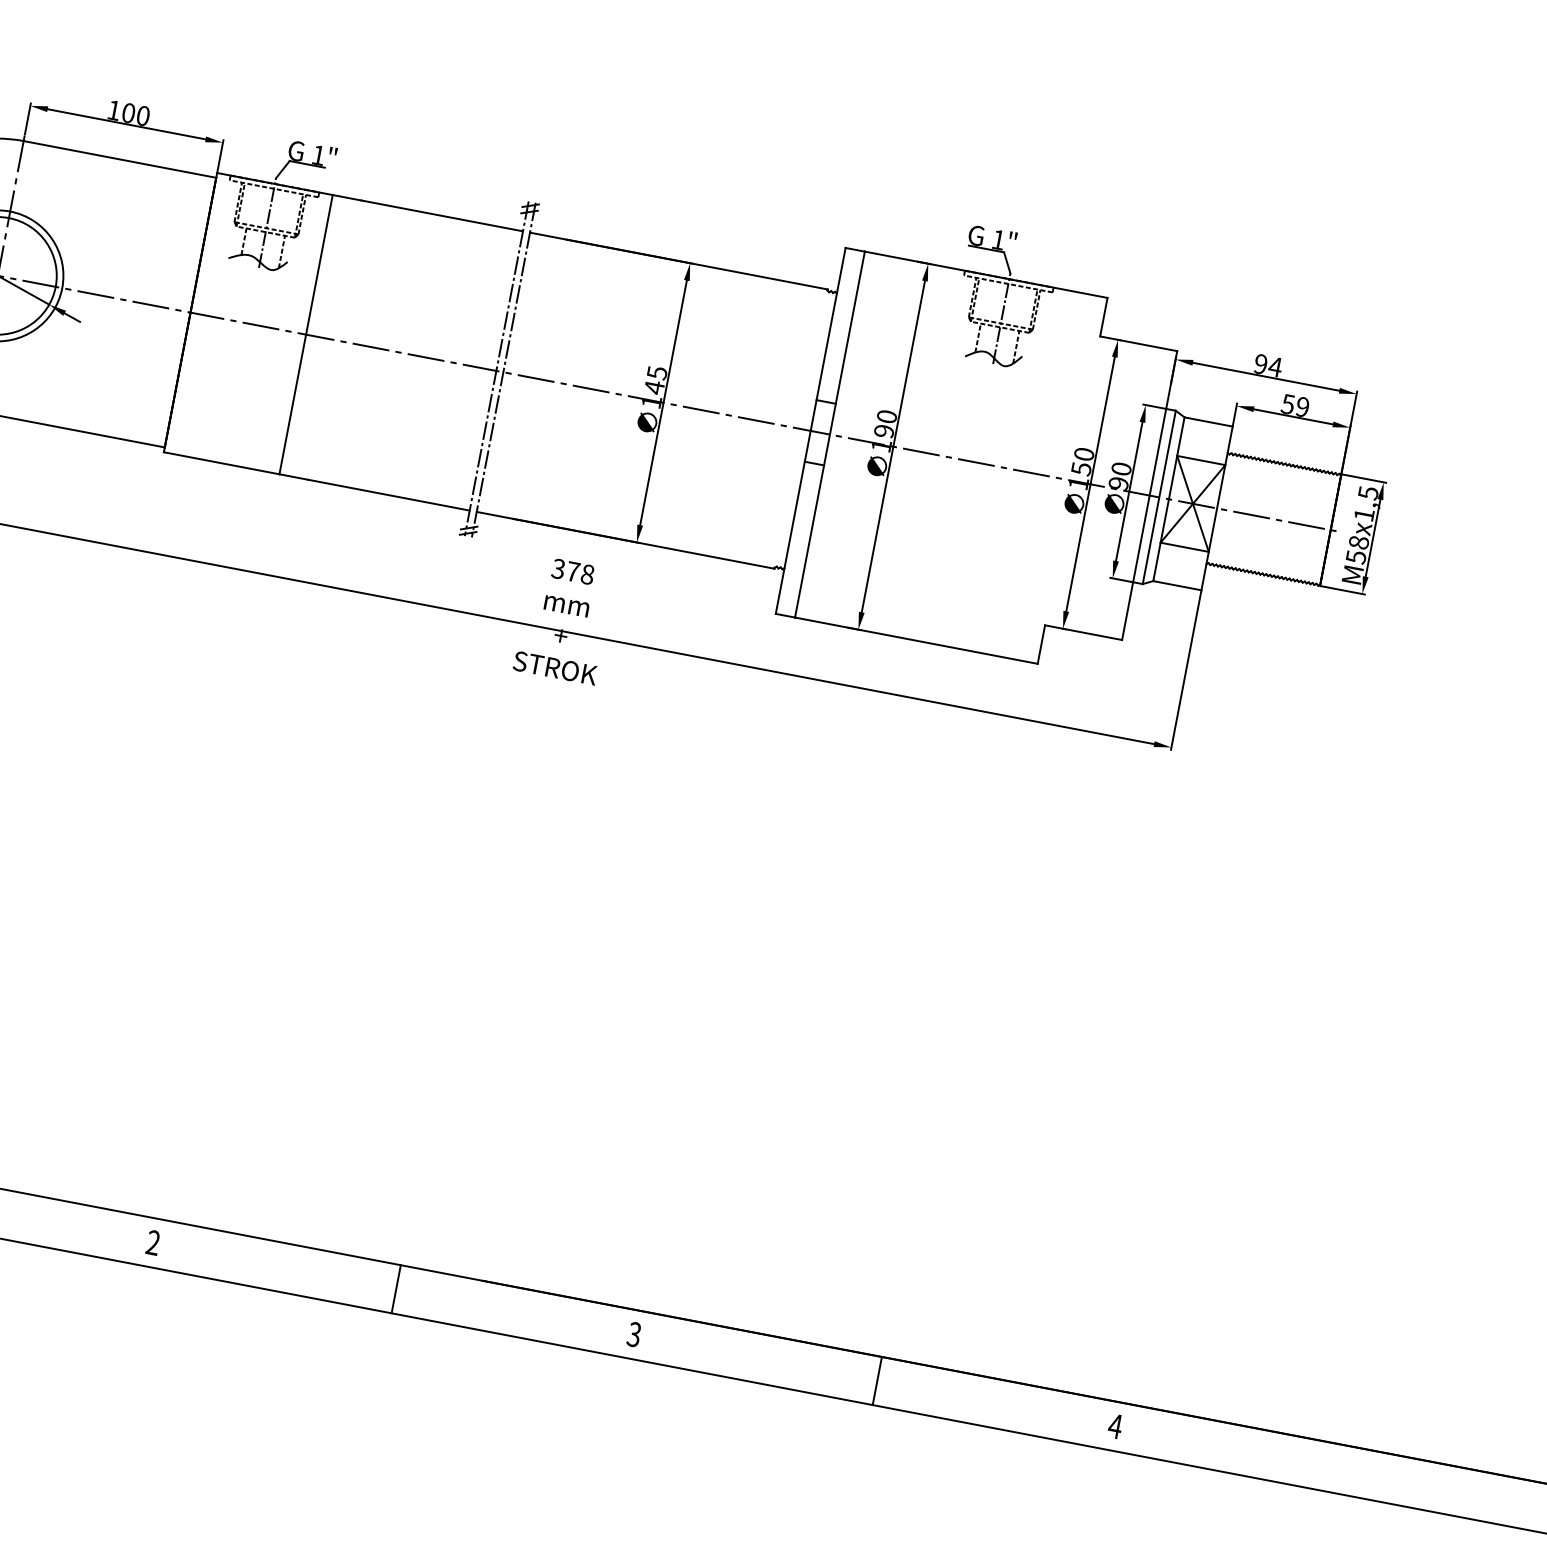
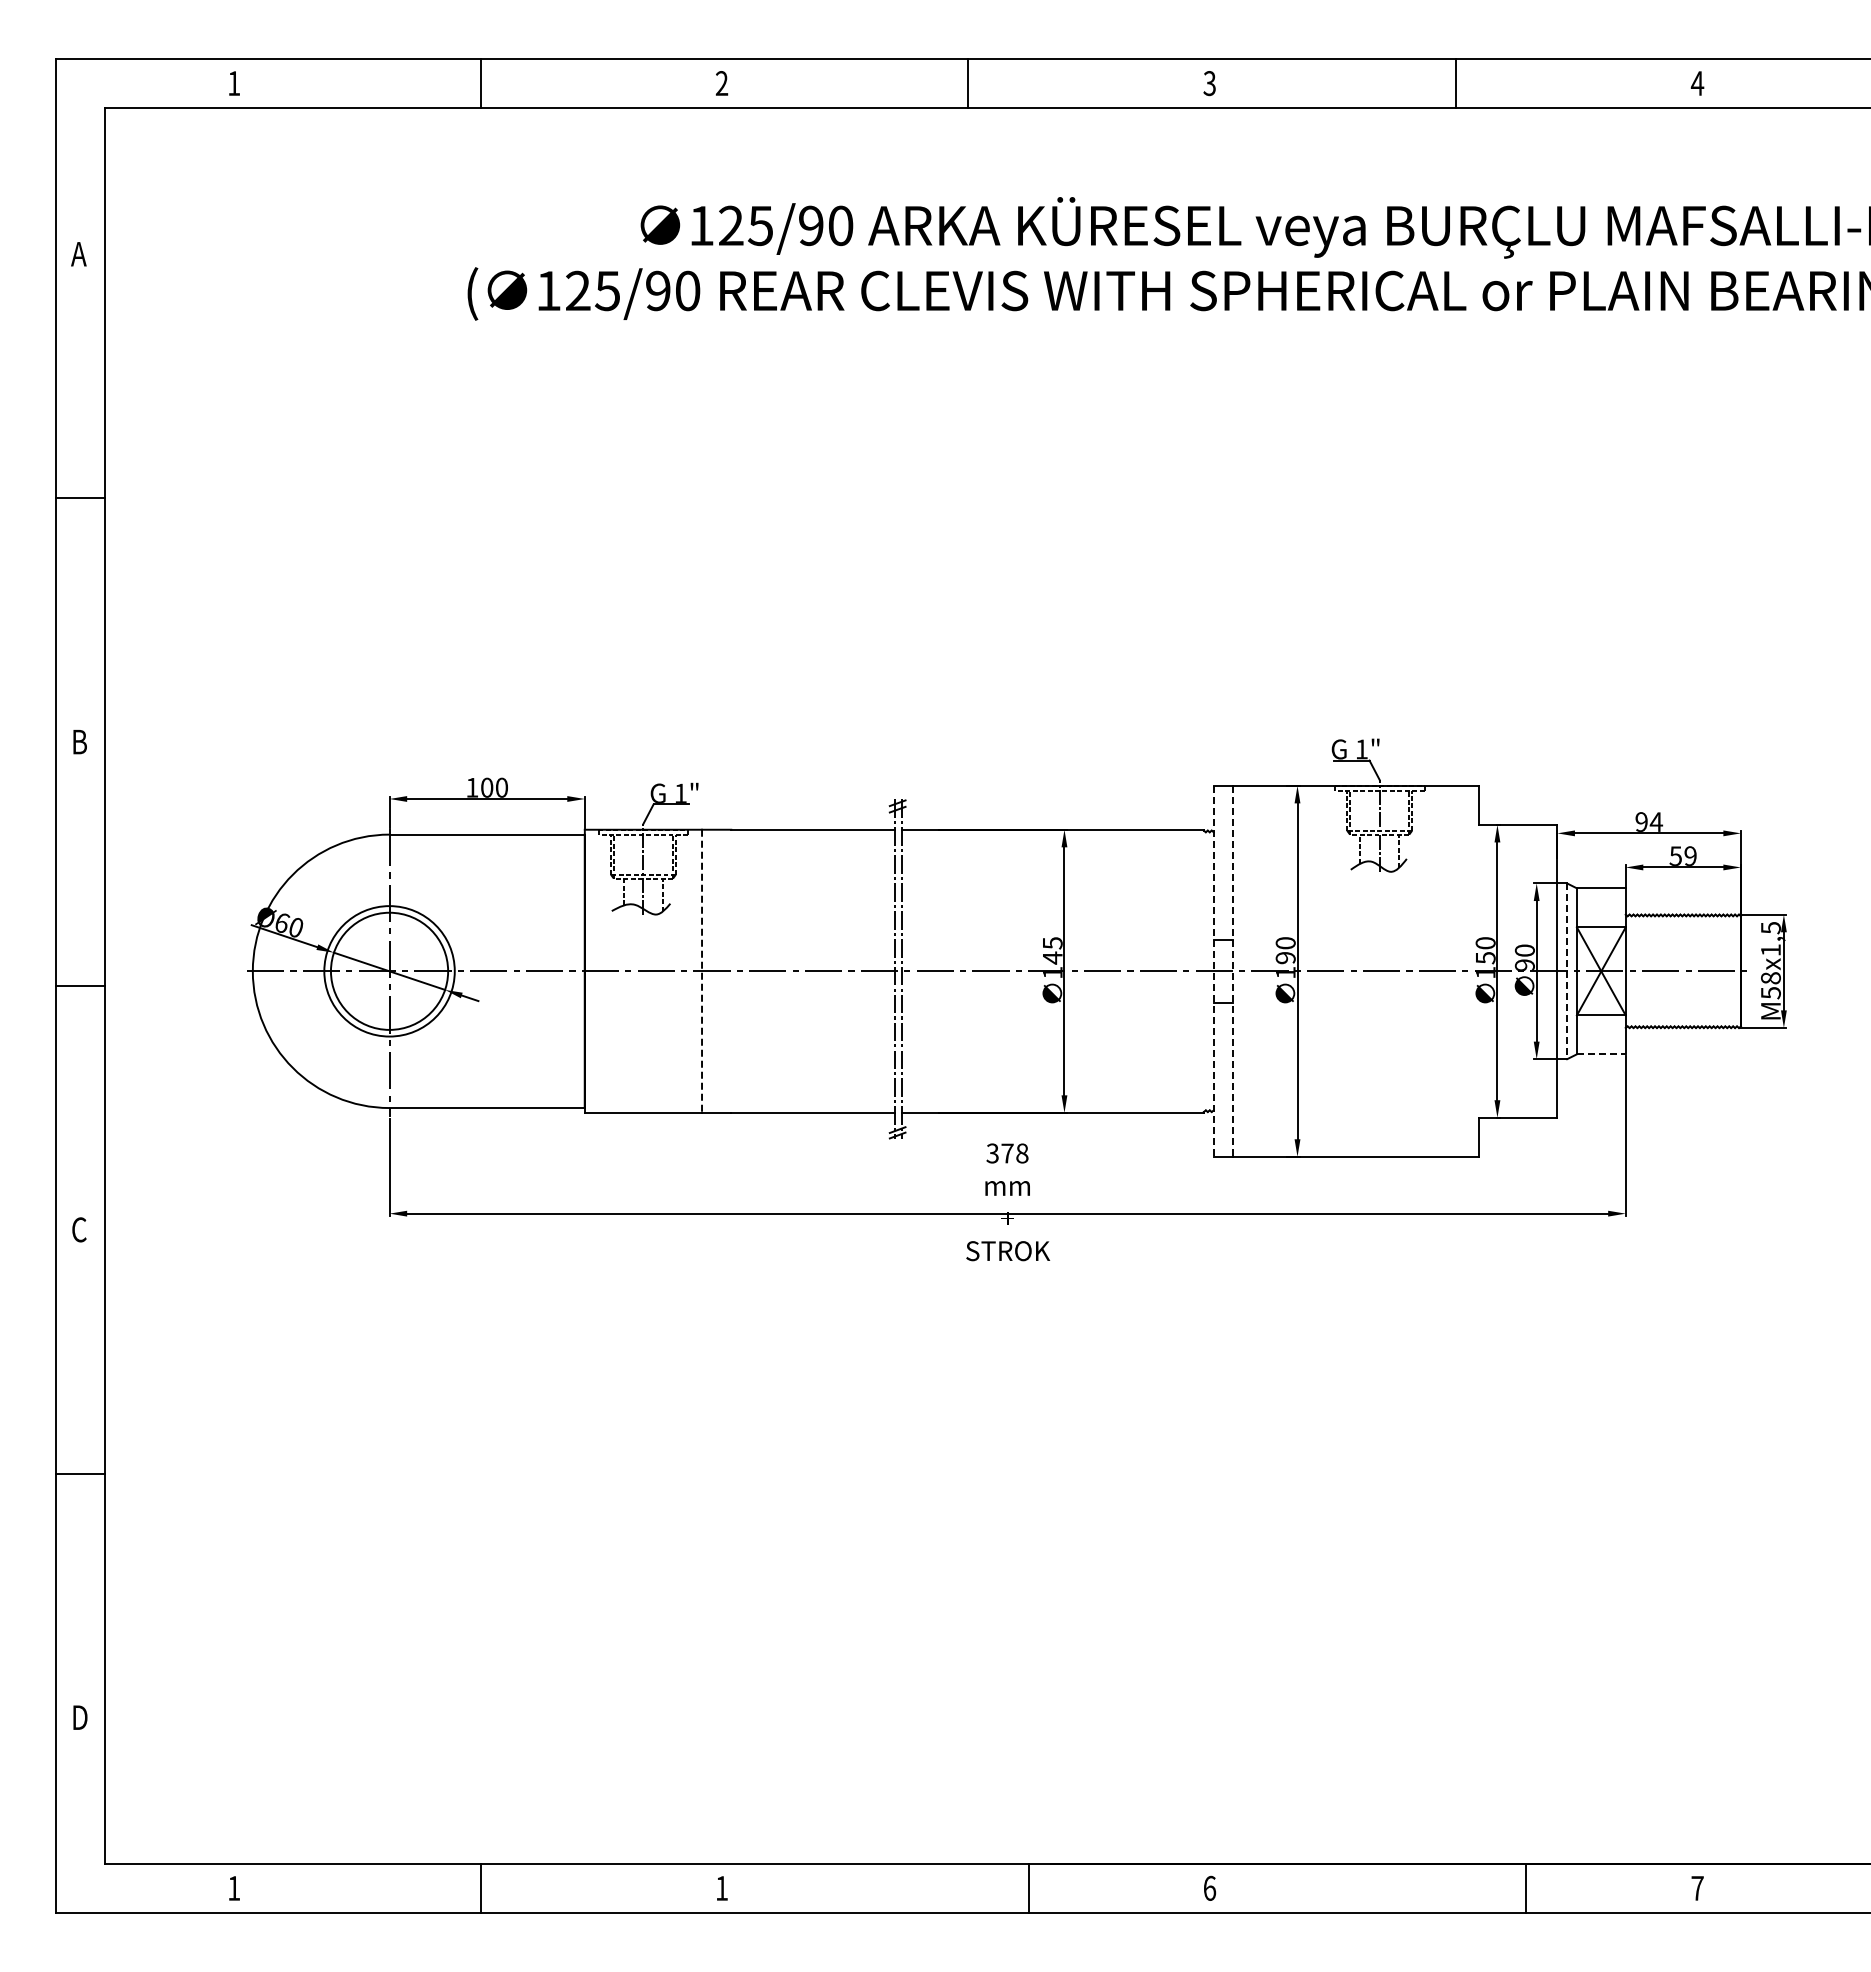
line: (306, 334) -> (702, 971), solid -> dashed
line: (810, 431) -> (1213, 971), solid -> dashed
line: (830, 434) -> (1233, 971), solid -> dashed
line: (1159, 497) -> (1567, 971), solid -> dashed
line: (1177, 585) -> (1601, 1054), solid -> dashed
text: (152, 1241) -> (721, 1887), 2 -> 1
line: (396, 1289) -> (1029, 1888), moved
text: (634, 1333) -> (1209, 1887), 3 -> 6
line: (877, 1381) -> (1526, 1888), moved
text: (1115, 1426) -> (1697, 1888), 4 -> 7

